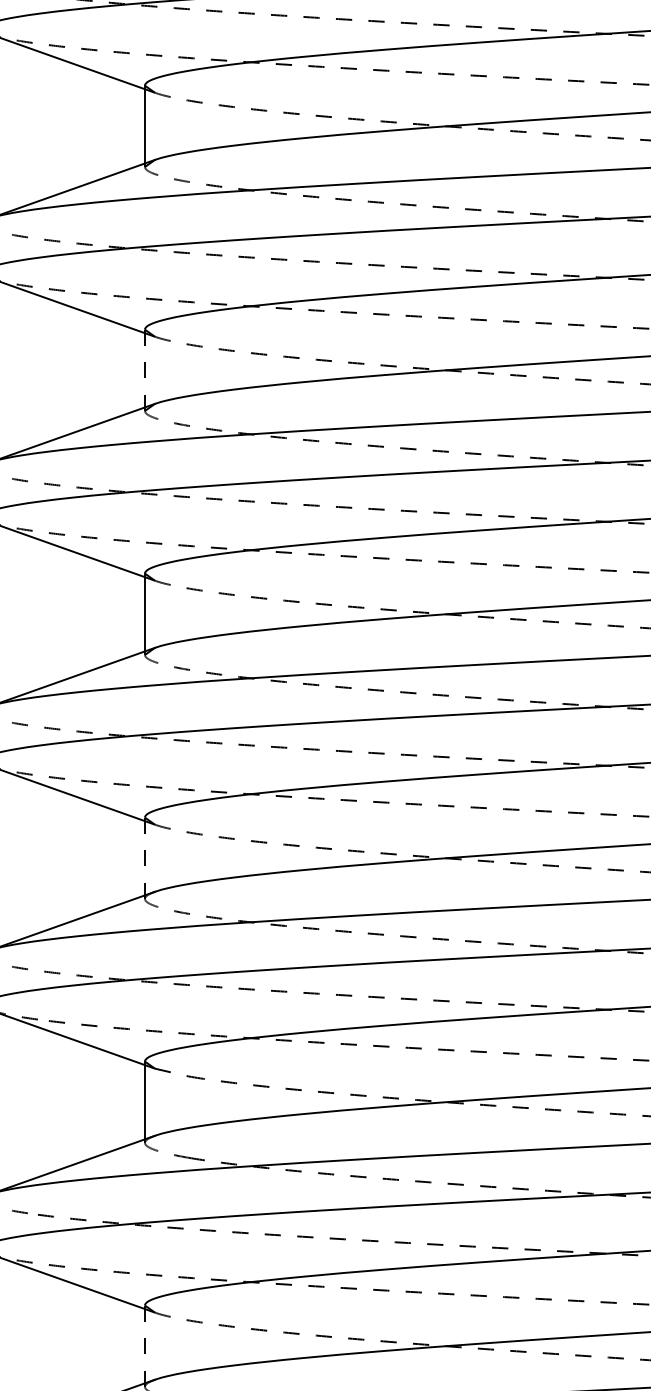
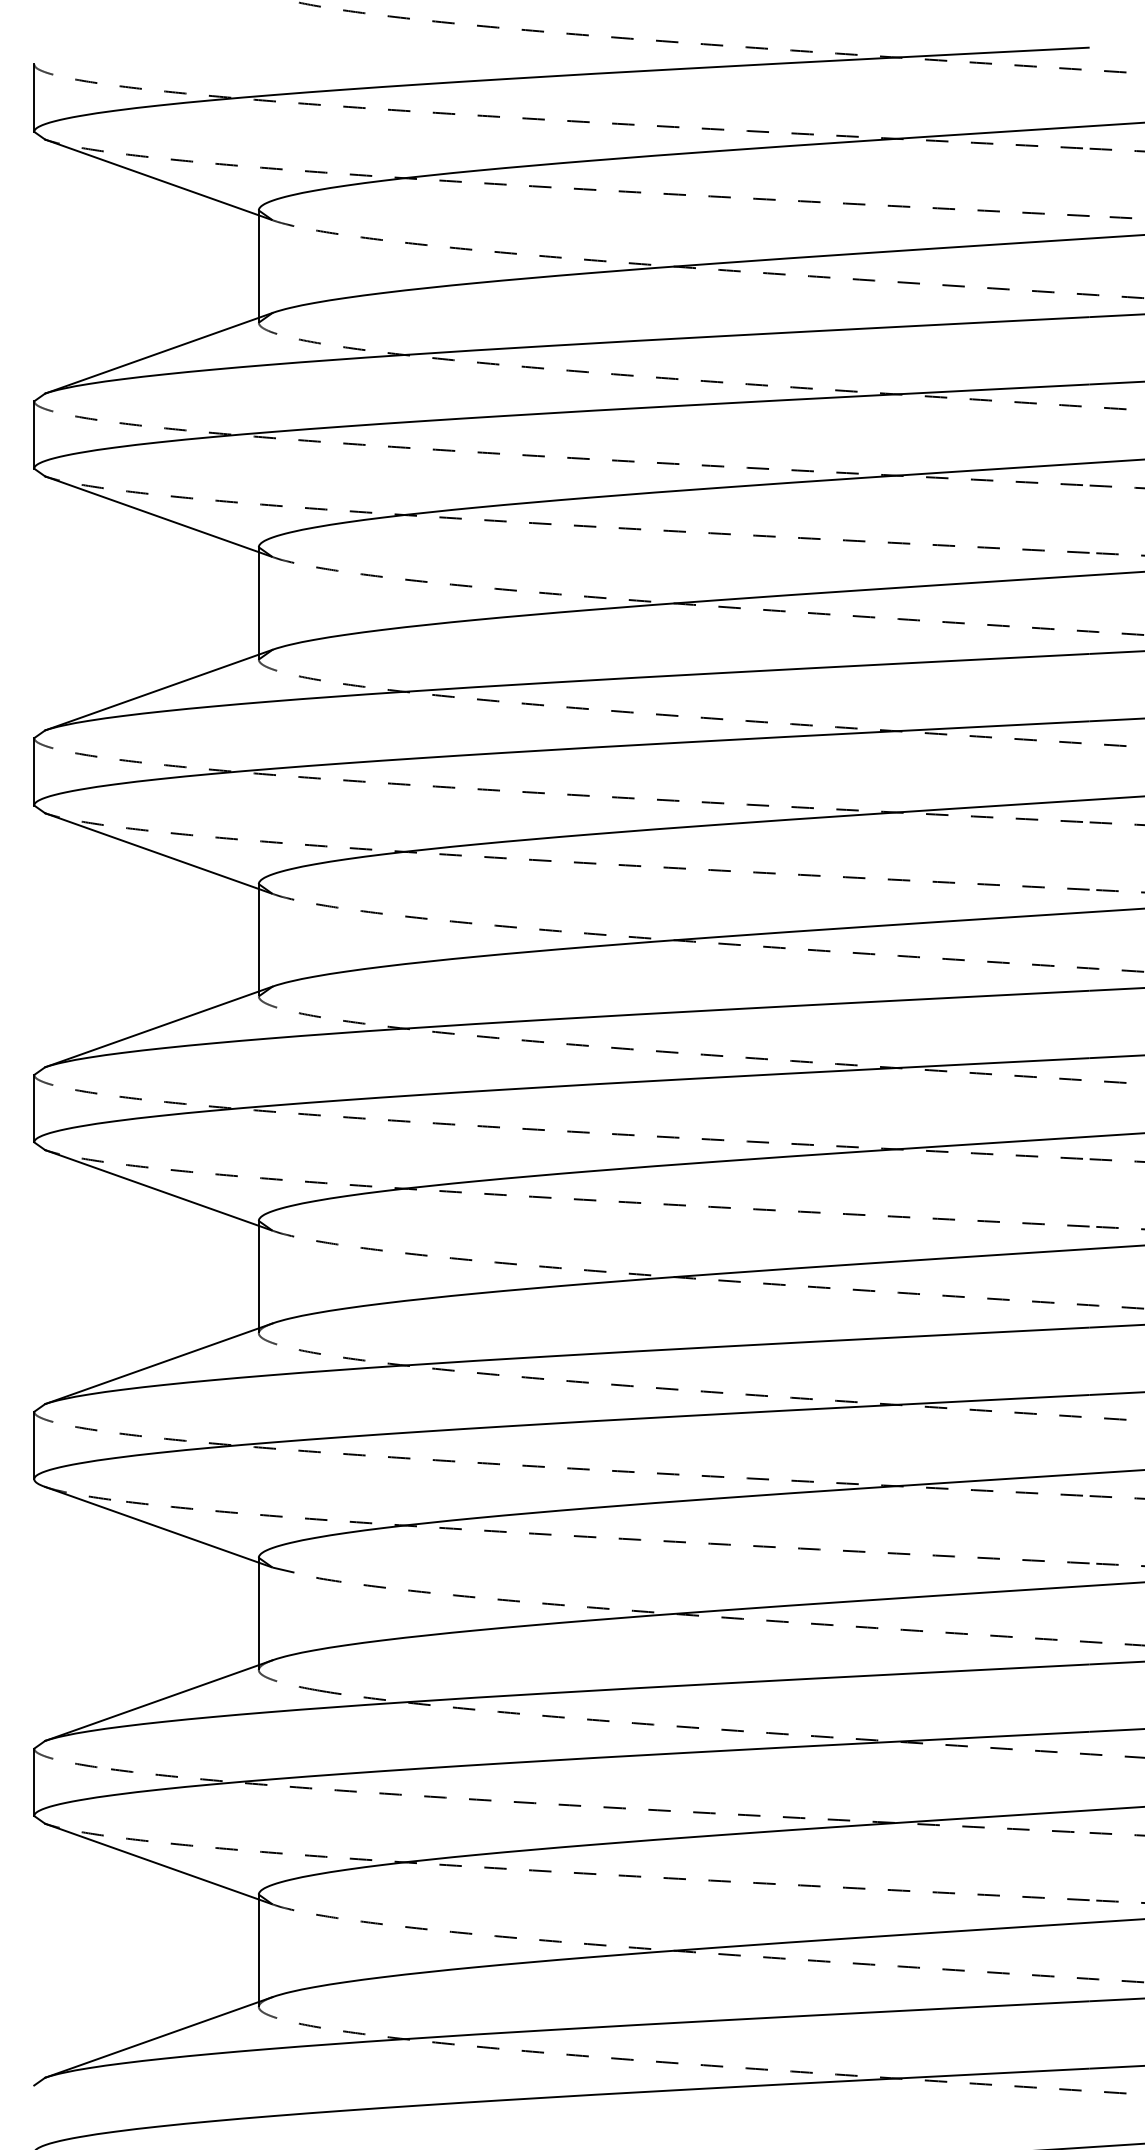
line: (144, 368) -> (258, 600), dashed -> solid
line: (144, 856) -> (258, 1274), dashed -> solid
line: (144, 1344) -> (258, 1948), dashed -> solid

